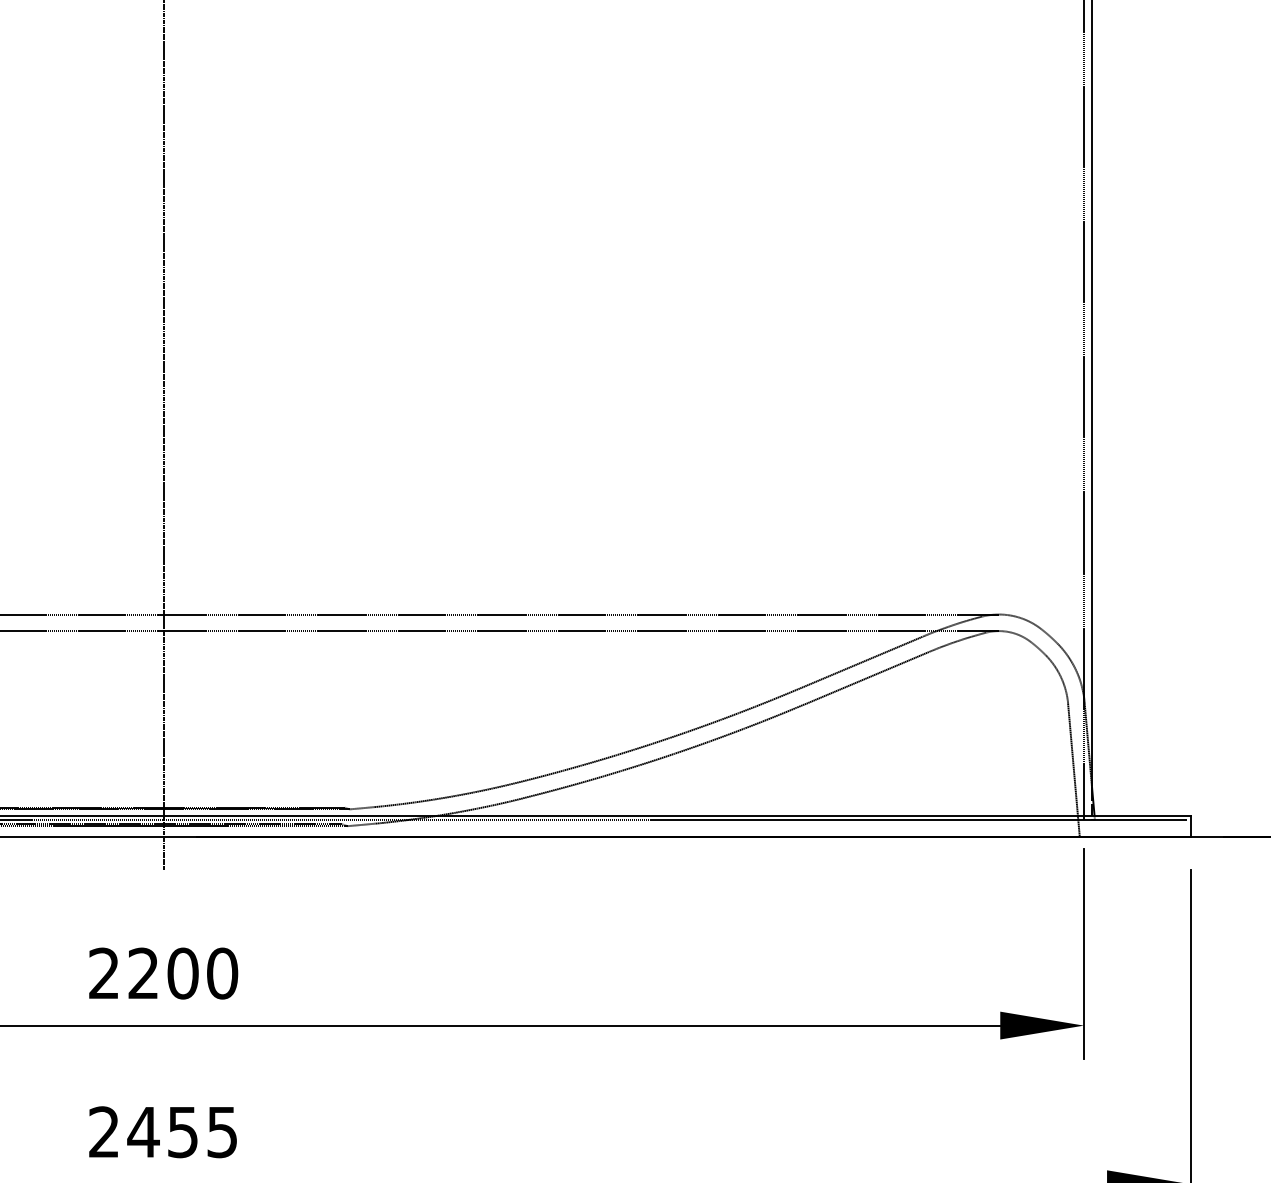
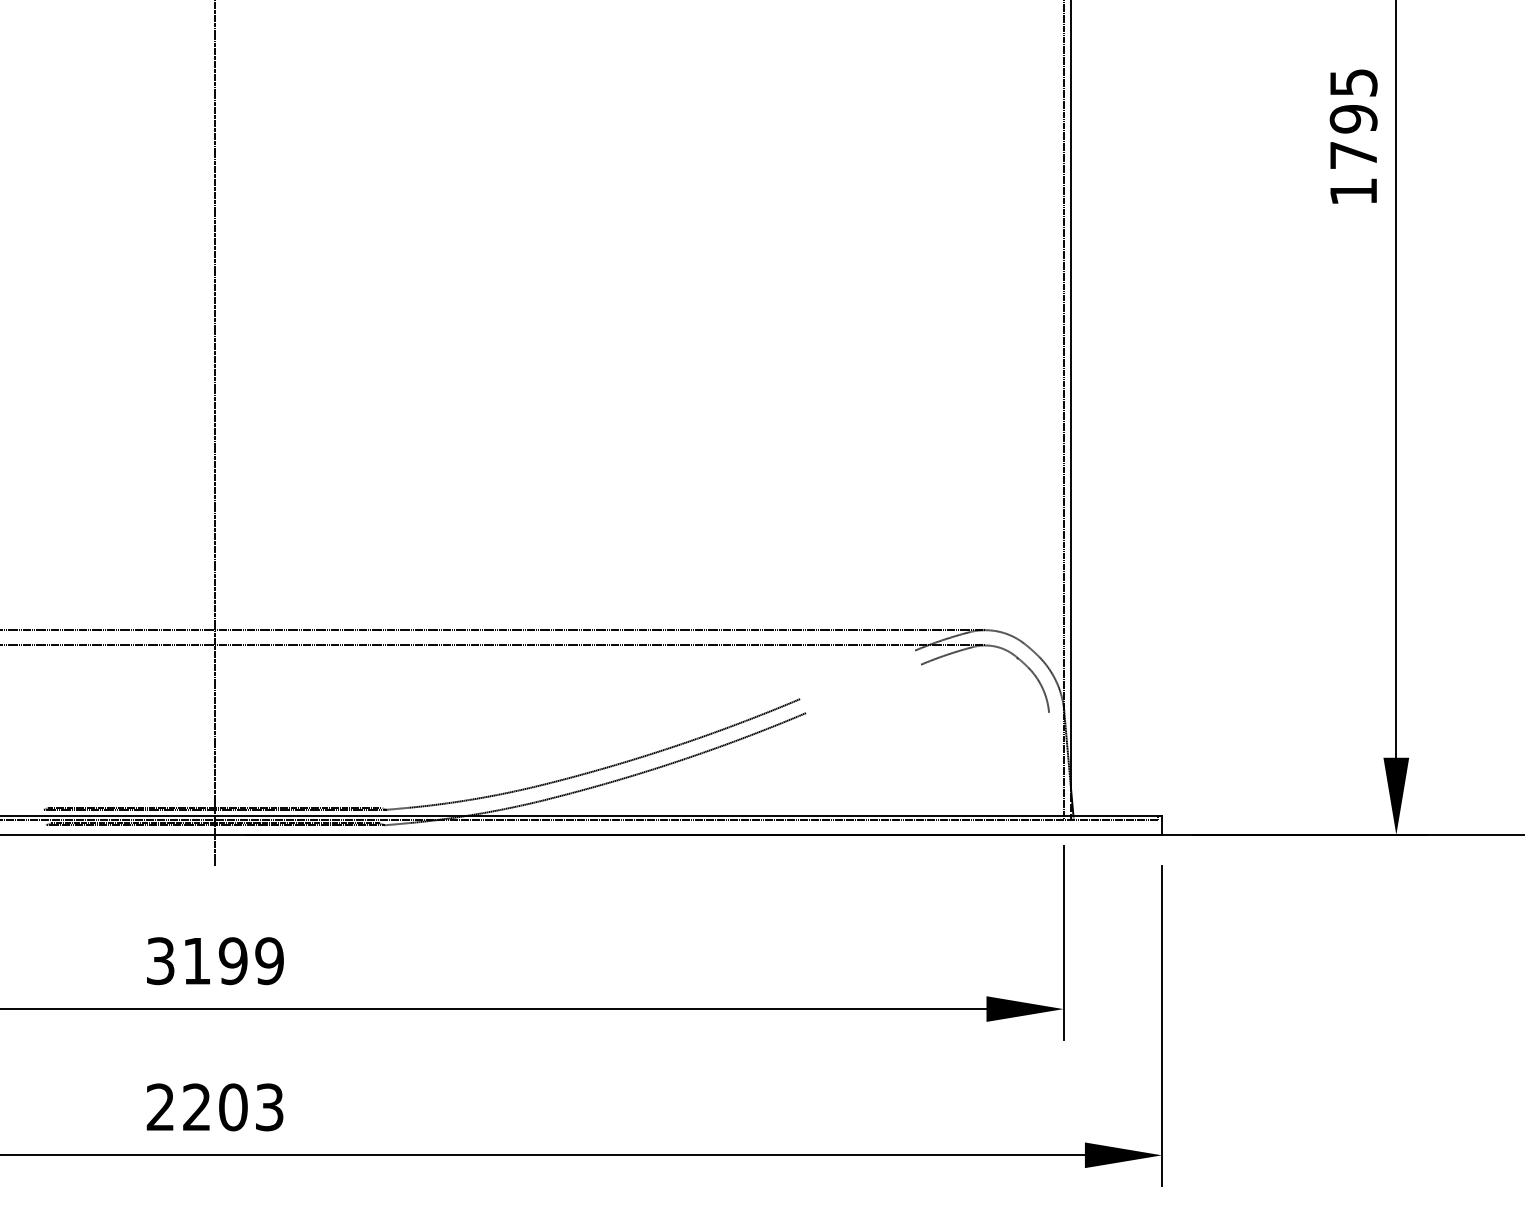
line: (860, 662) -> (857, 674), removed
line: (866, 677) -> (863, 688), removed
line: (1074, 769) -> (1054, 773), removed
text: (163, 973) -> (215, 961), 2200 -> 3199
text: (182, 1132) -> (232, 1107), 2455 -> 2203

